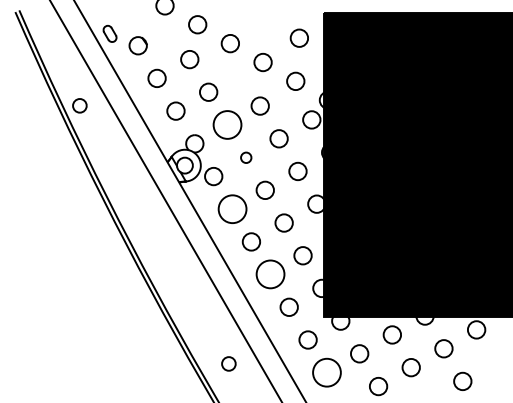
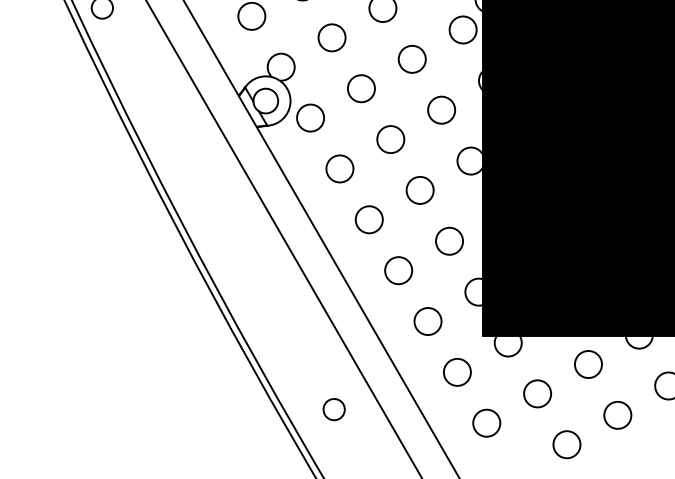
circle: (227, 124) -> (332, 37), size x0.62
circle: (245, 157) -> (360, 88), size x1.67
circle: (232, 208) -> (339, 167), size x0.62
circle: (269, 274) -> (397, 270), size x0.62
circle: (326, 372) -> (486, 422), size x0.62

